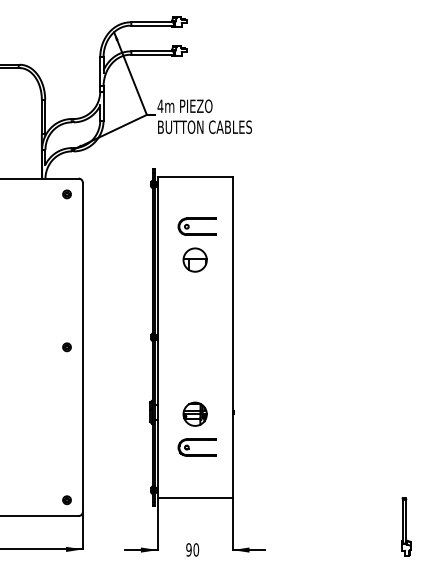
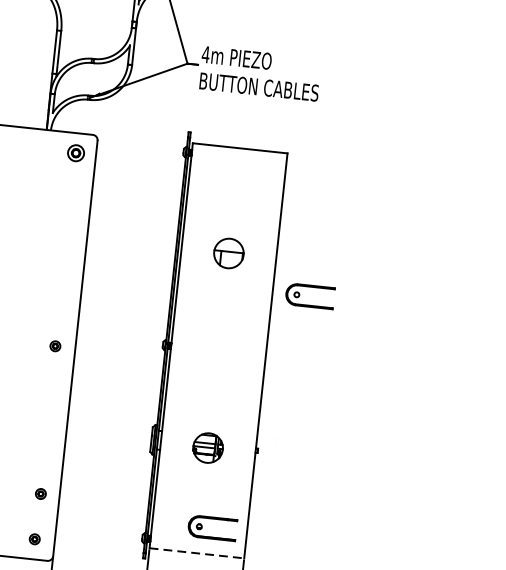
part: (66, 194) -> (75, 153), size x1.6
part: (196, 219) -> (310, 286), moved
part: (196, 440) -> (212, 519), moved
part: (67, 464) -> (40, 494), added
line: (195, 497) -> (197, 553), solid -> dashed

